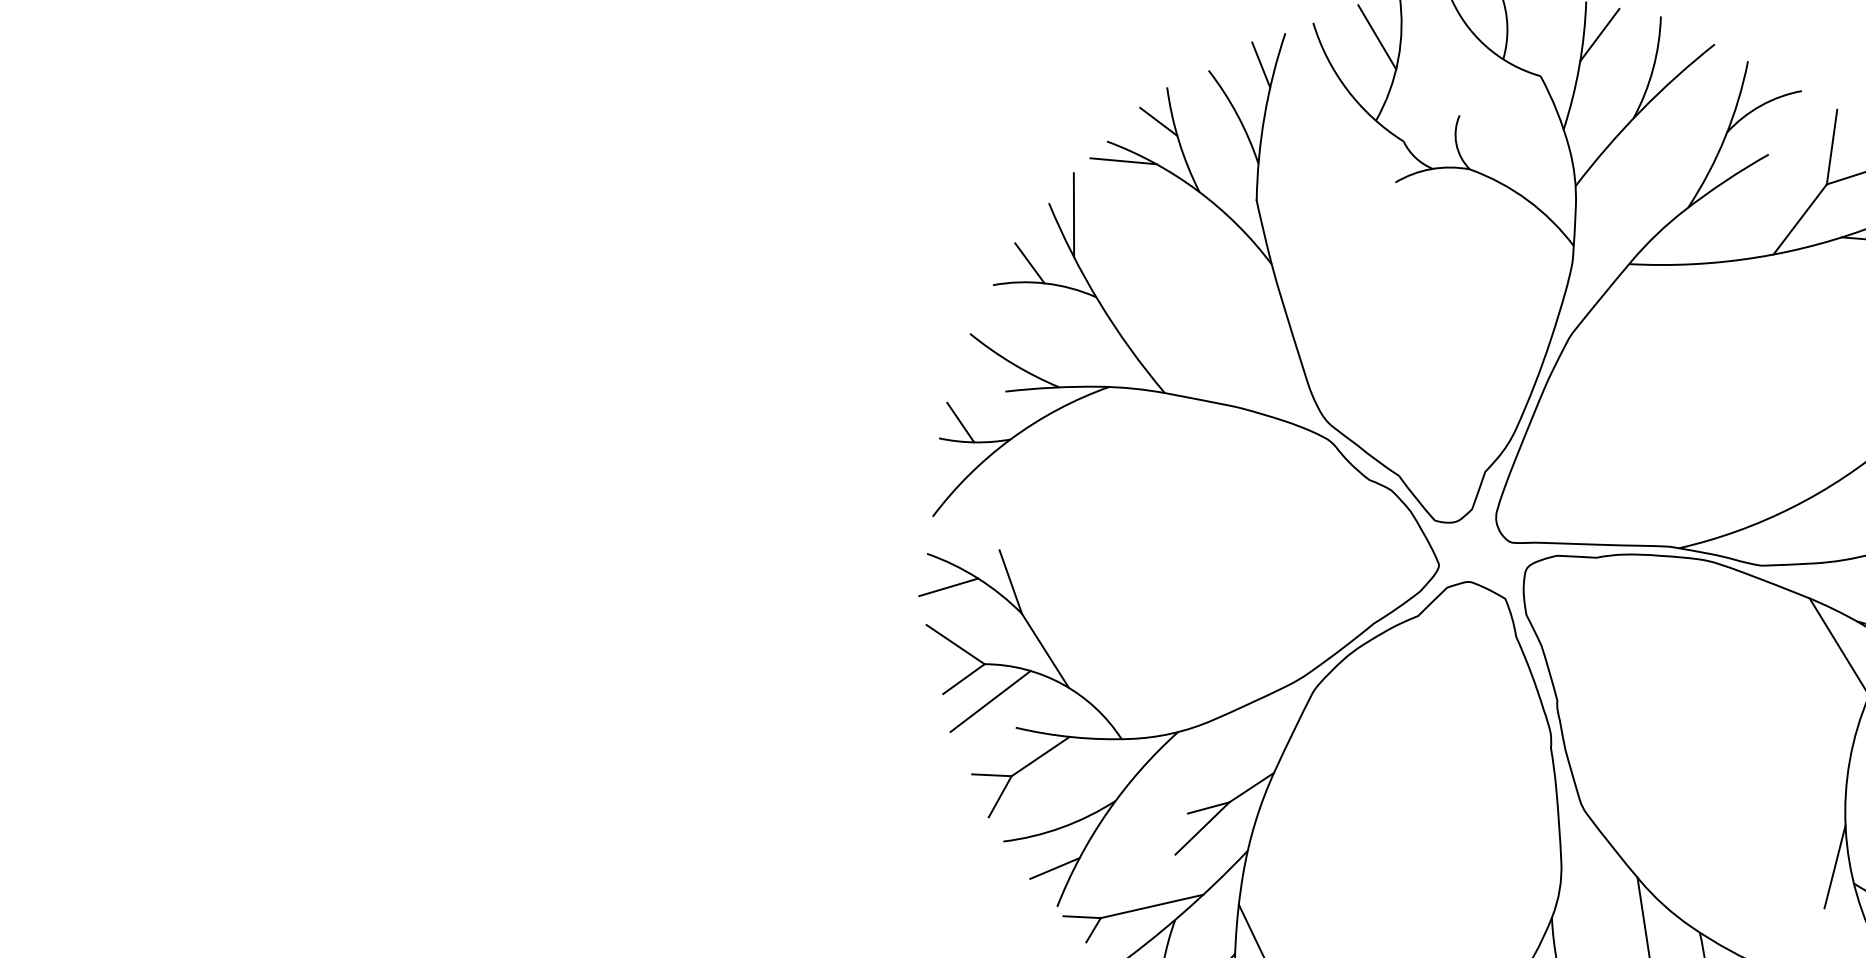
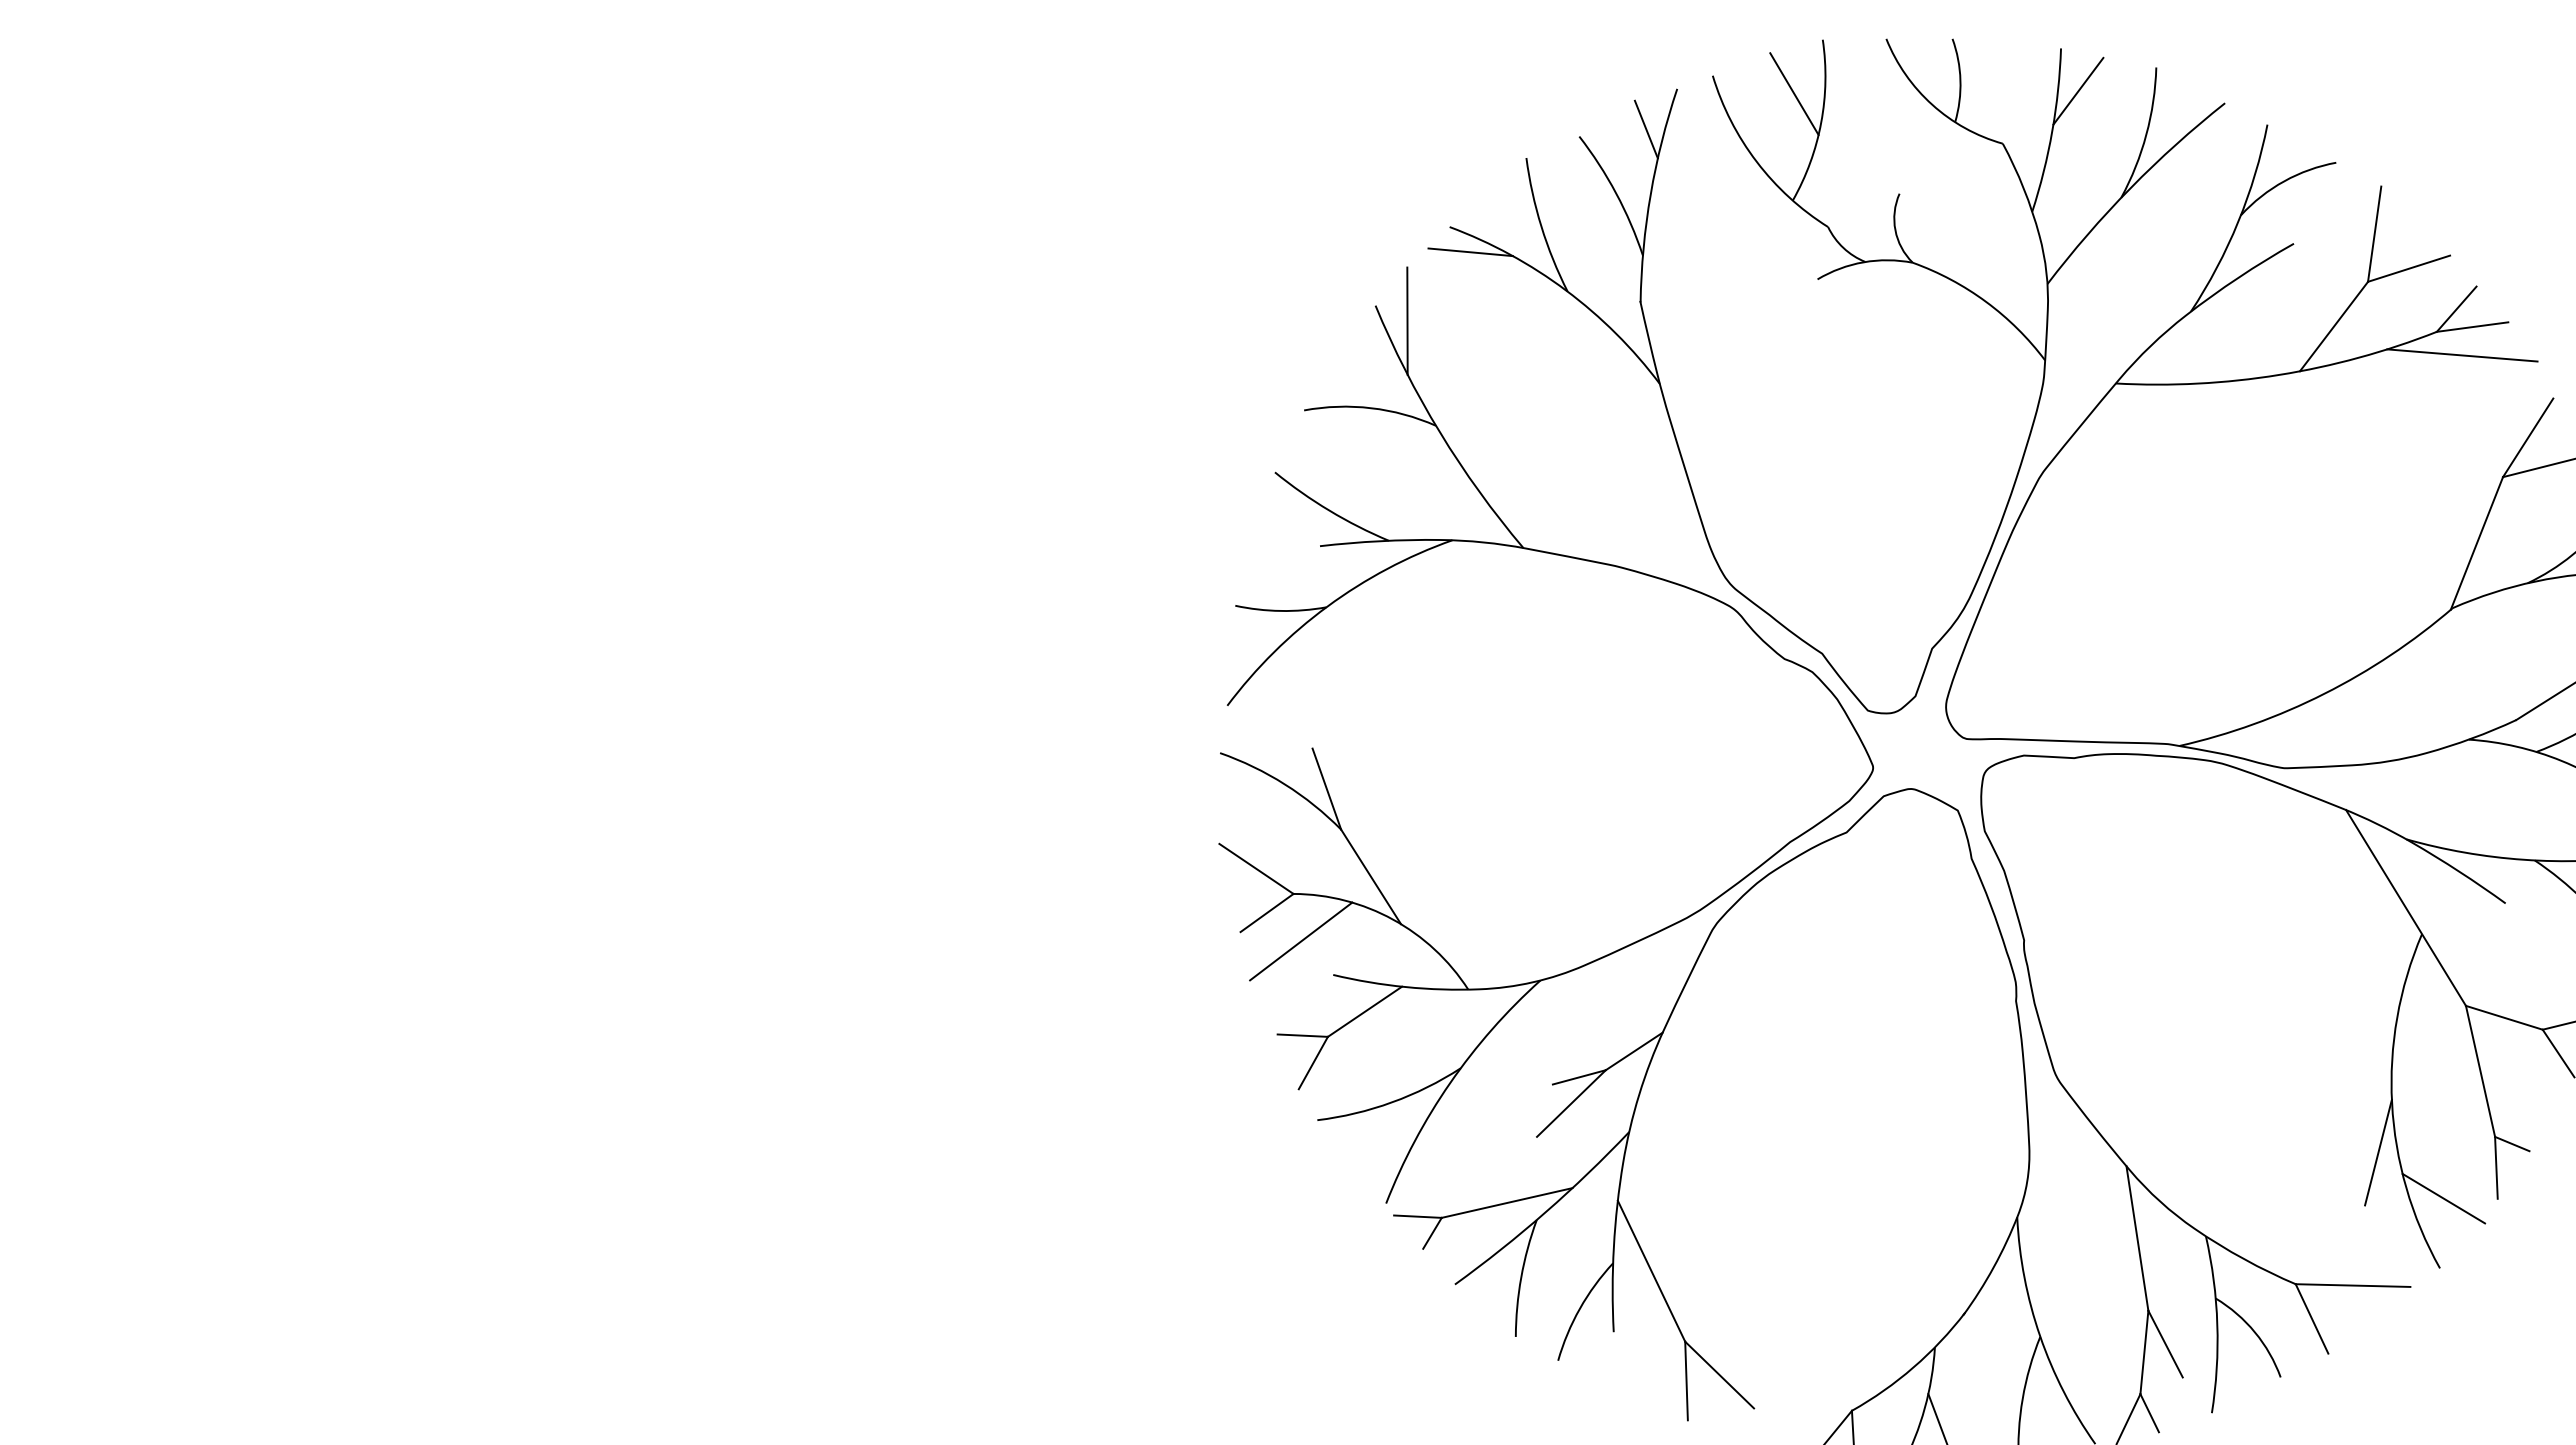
line: (1158, 121) -> (1515, 201), removed
line: (1029, 263) -> (1350, 382), removed
line: (960, 422) -> (1262, 585), removed
line: (948, 587) -> (1247, 795), removed
line: (1054, 868) -> (1382, 1154), removed

